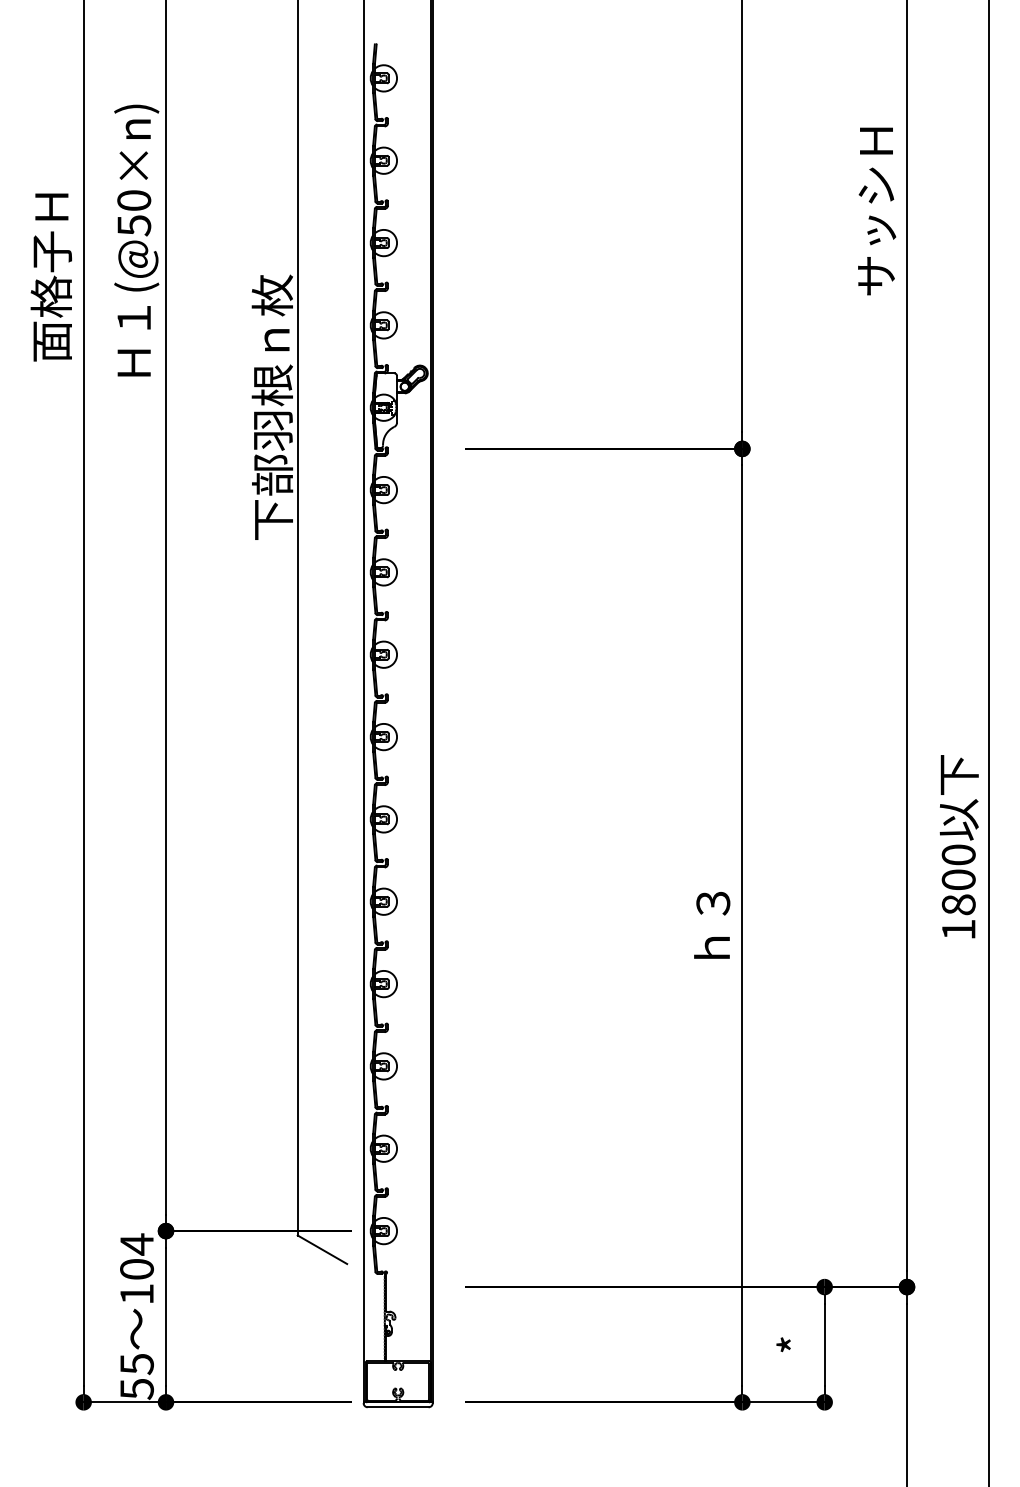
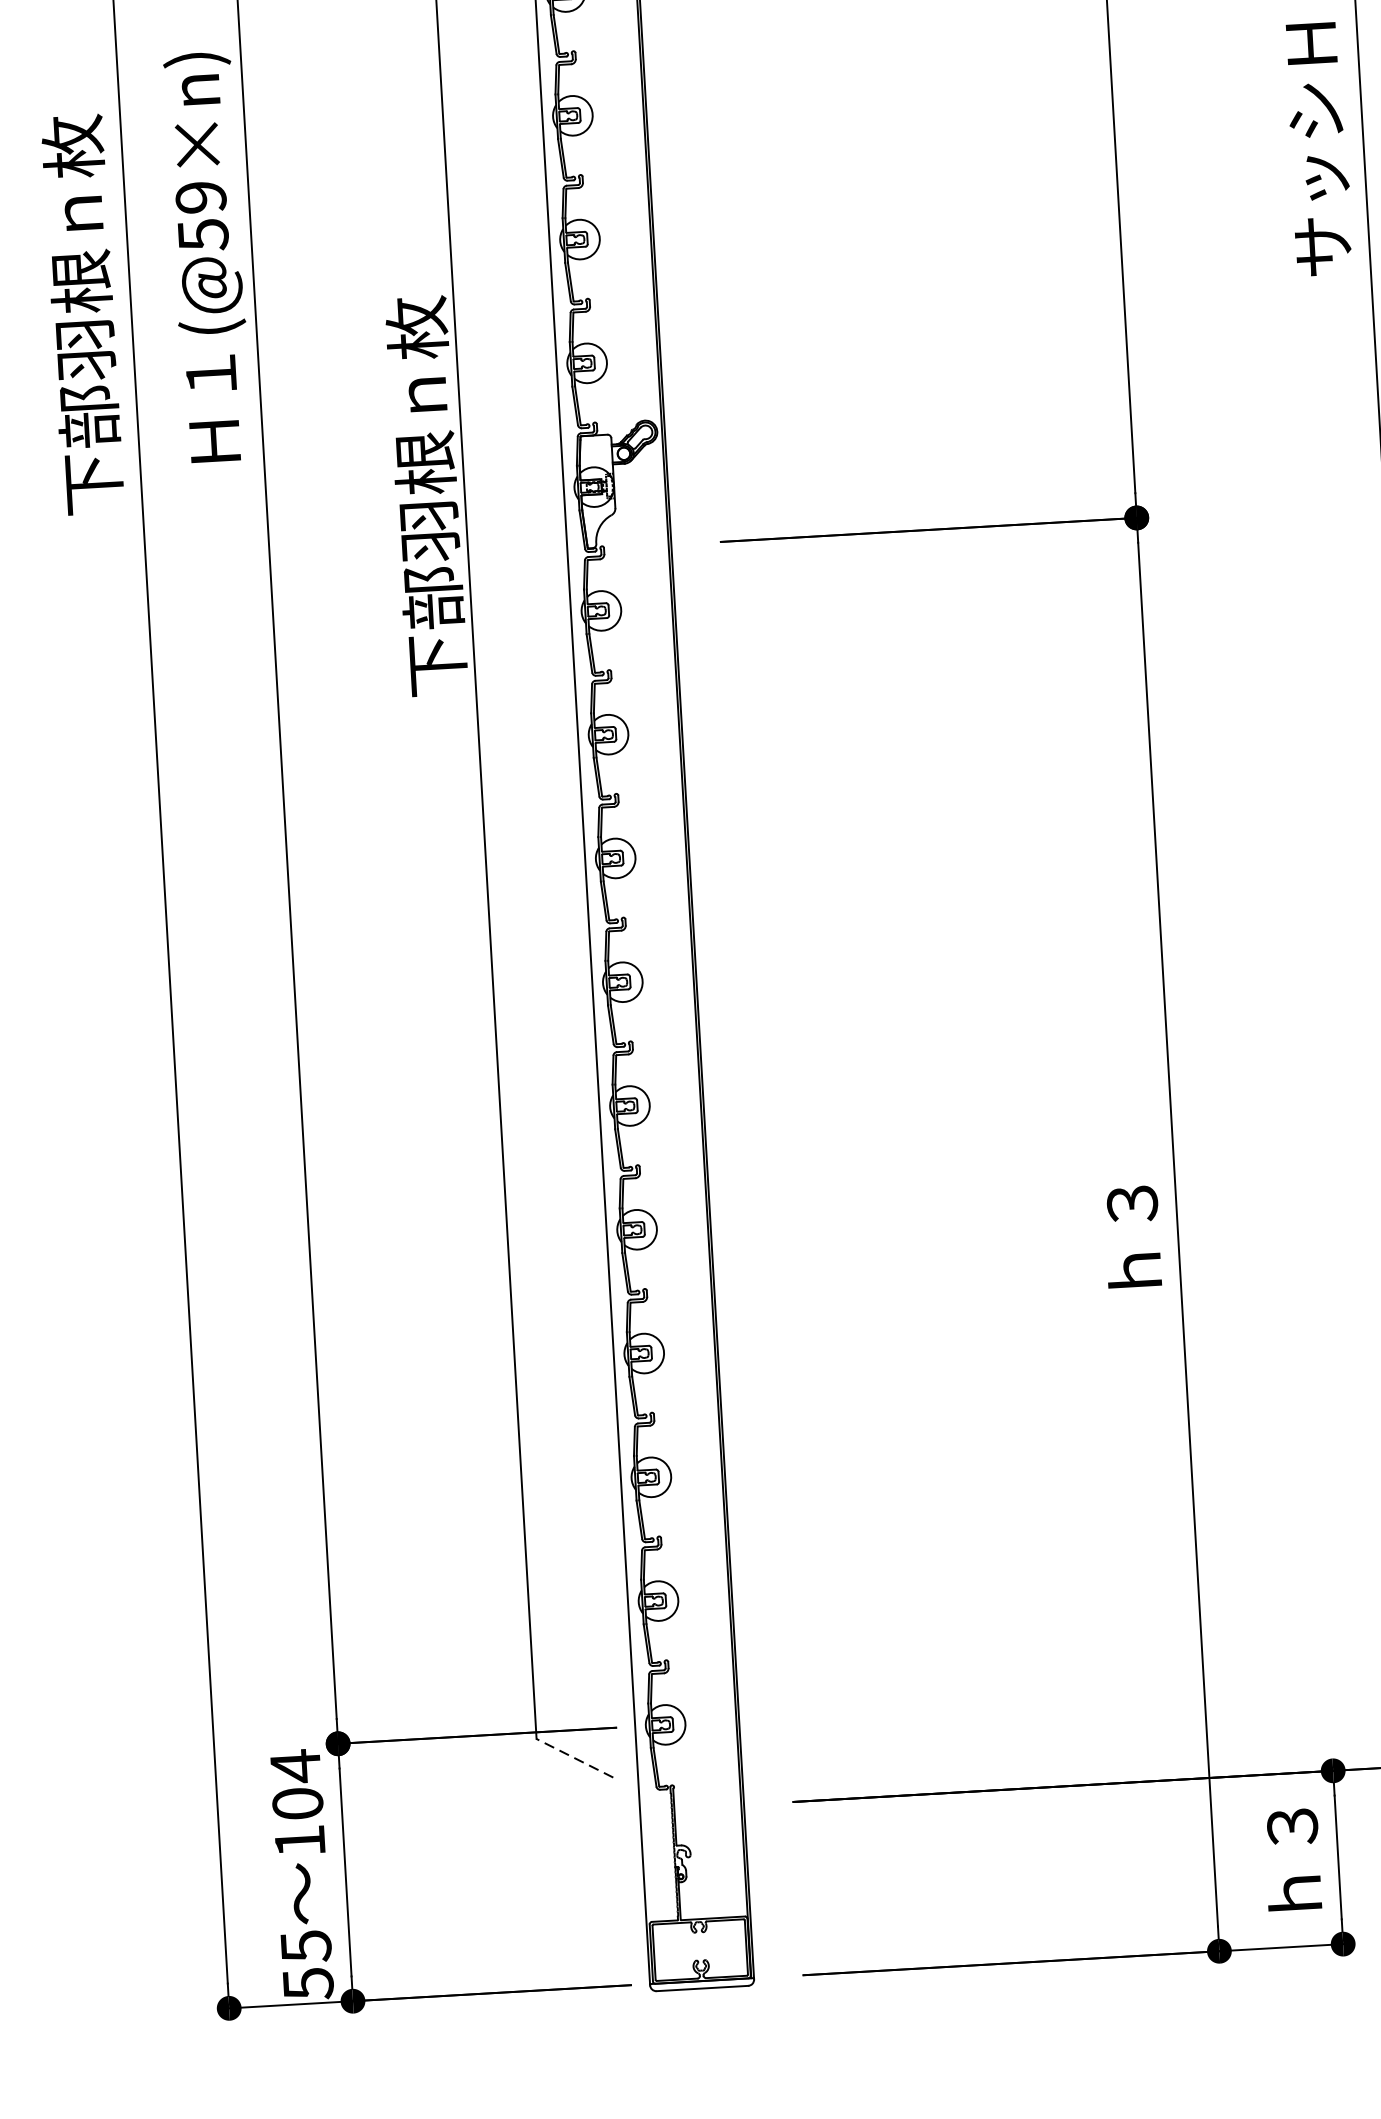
text: (134, 200) -> (201, 197), (@50×n) -> (@59×n)
text: (51, 273) -> (82, 314), 面格子Ｈ -> 下部羽根ｎ枚
line: (322, 1249) -> (574, 1757), solid -> dashed
text: (794, 1344) -> (1292, 1859), * -> ｈ３

